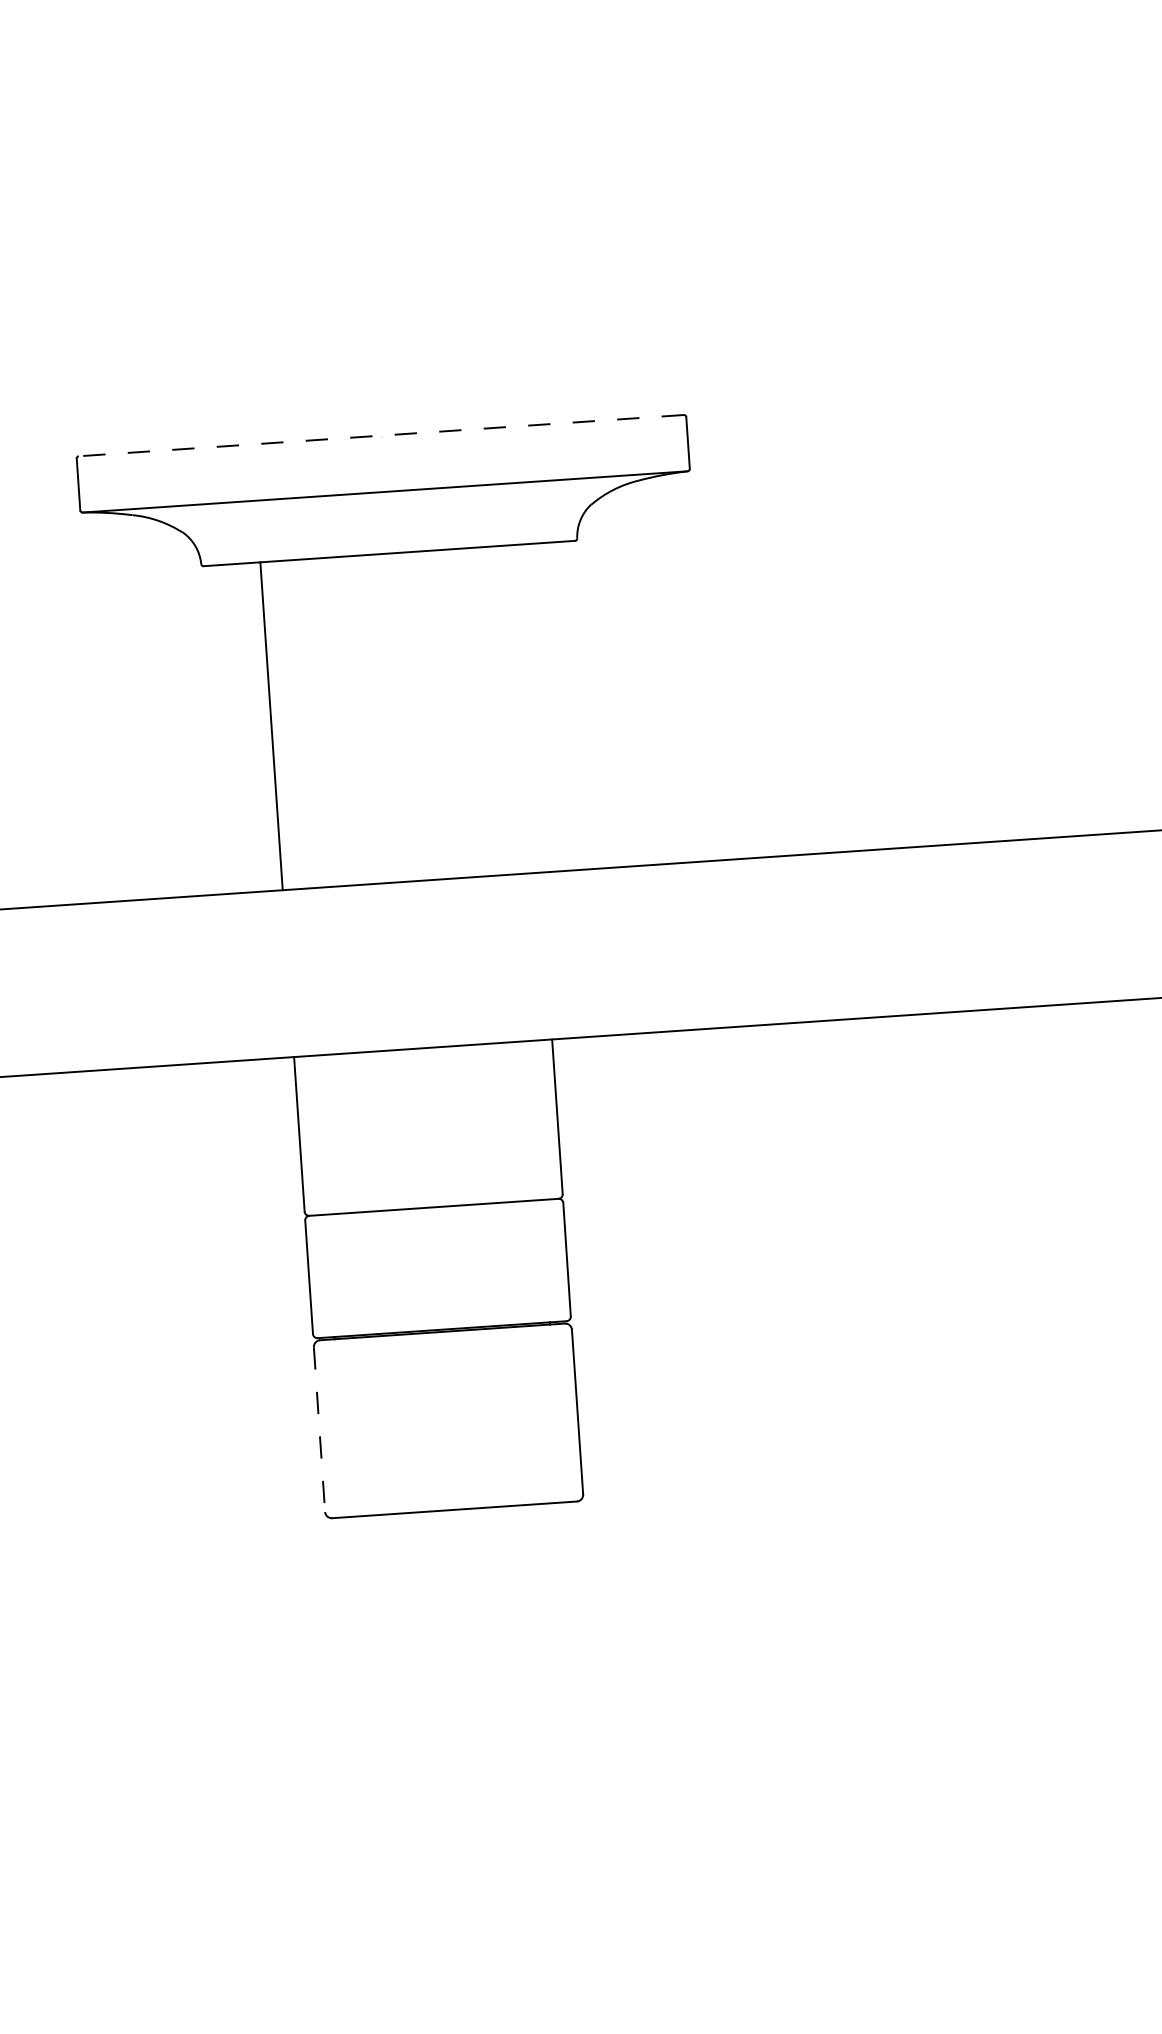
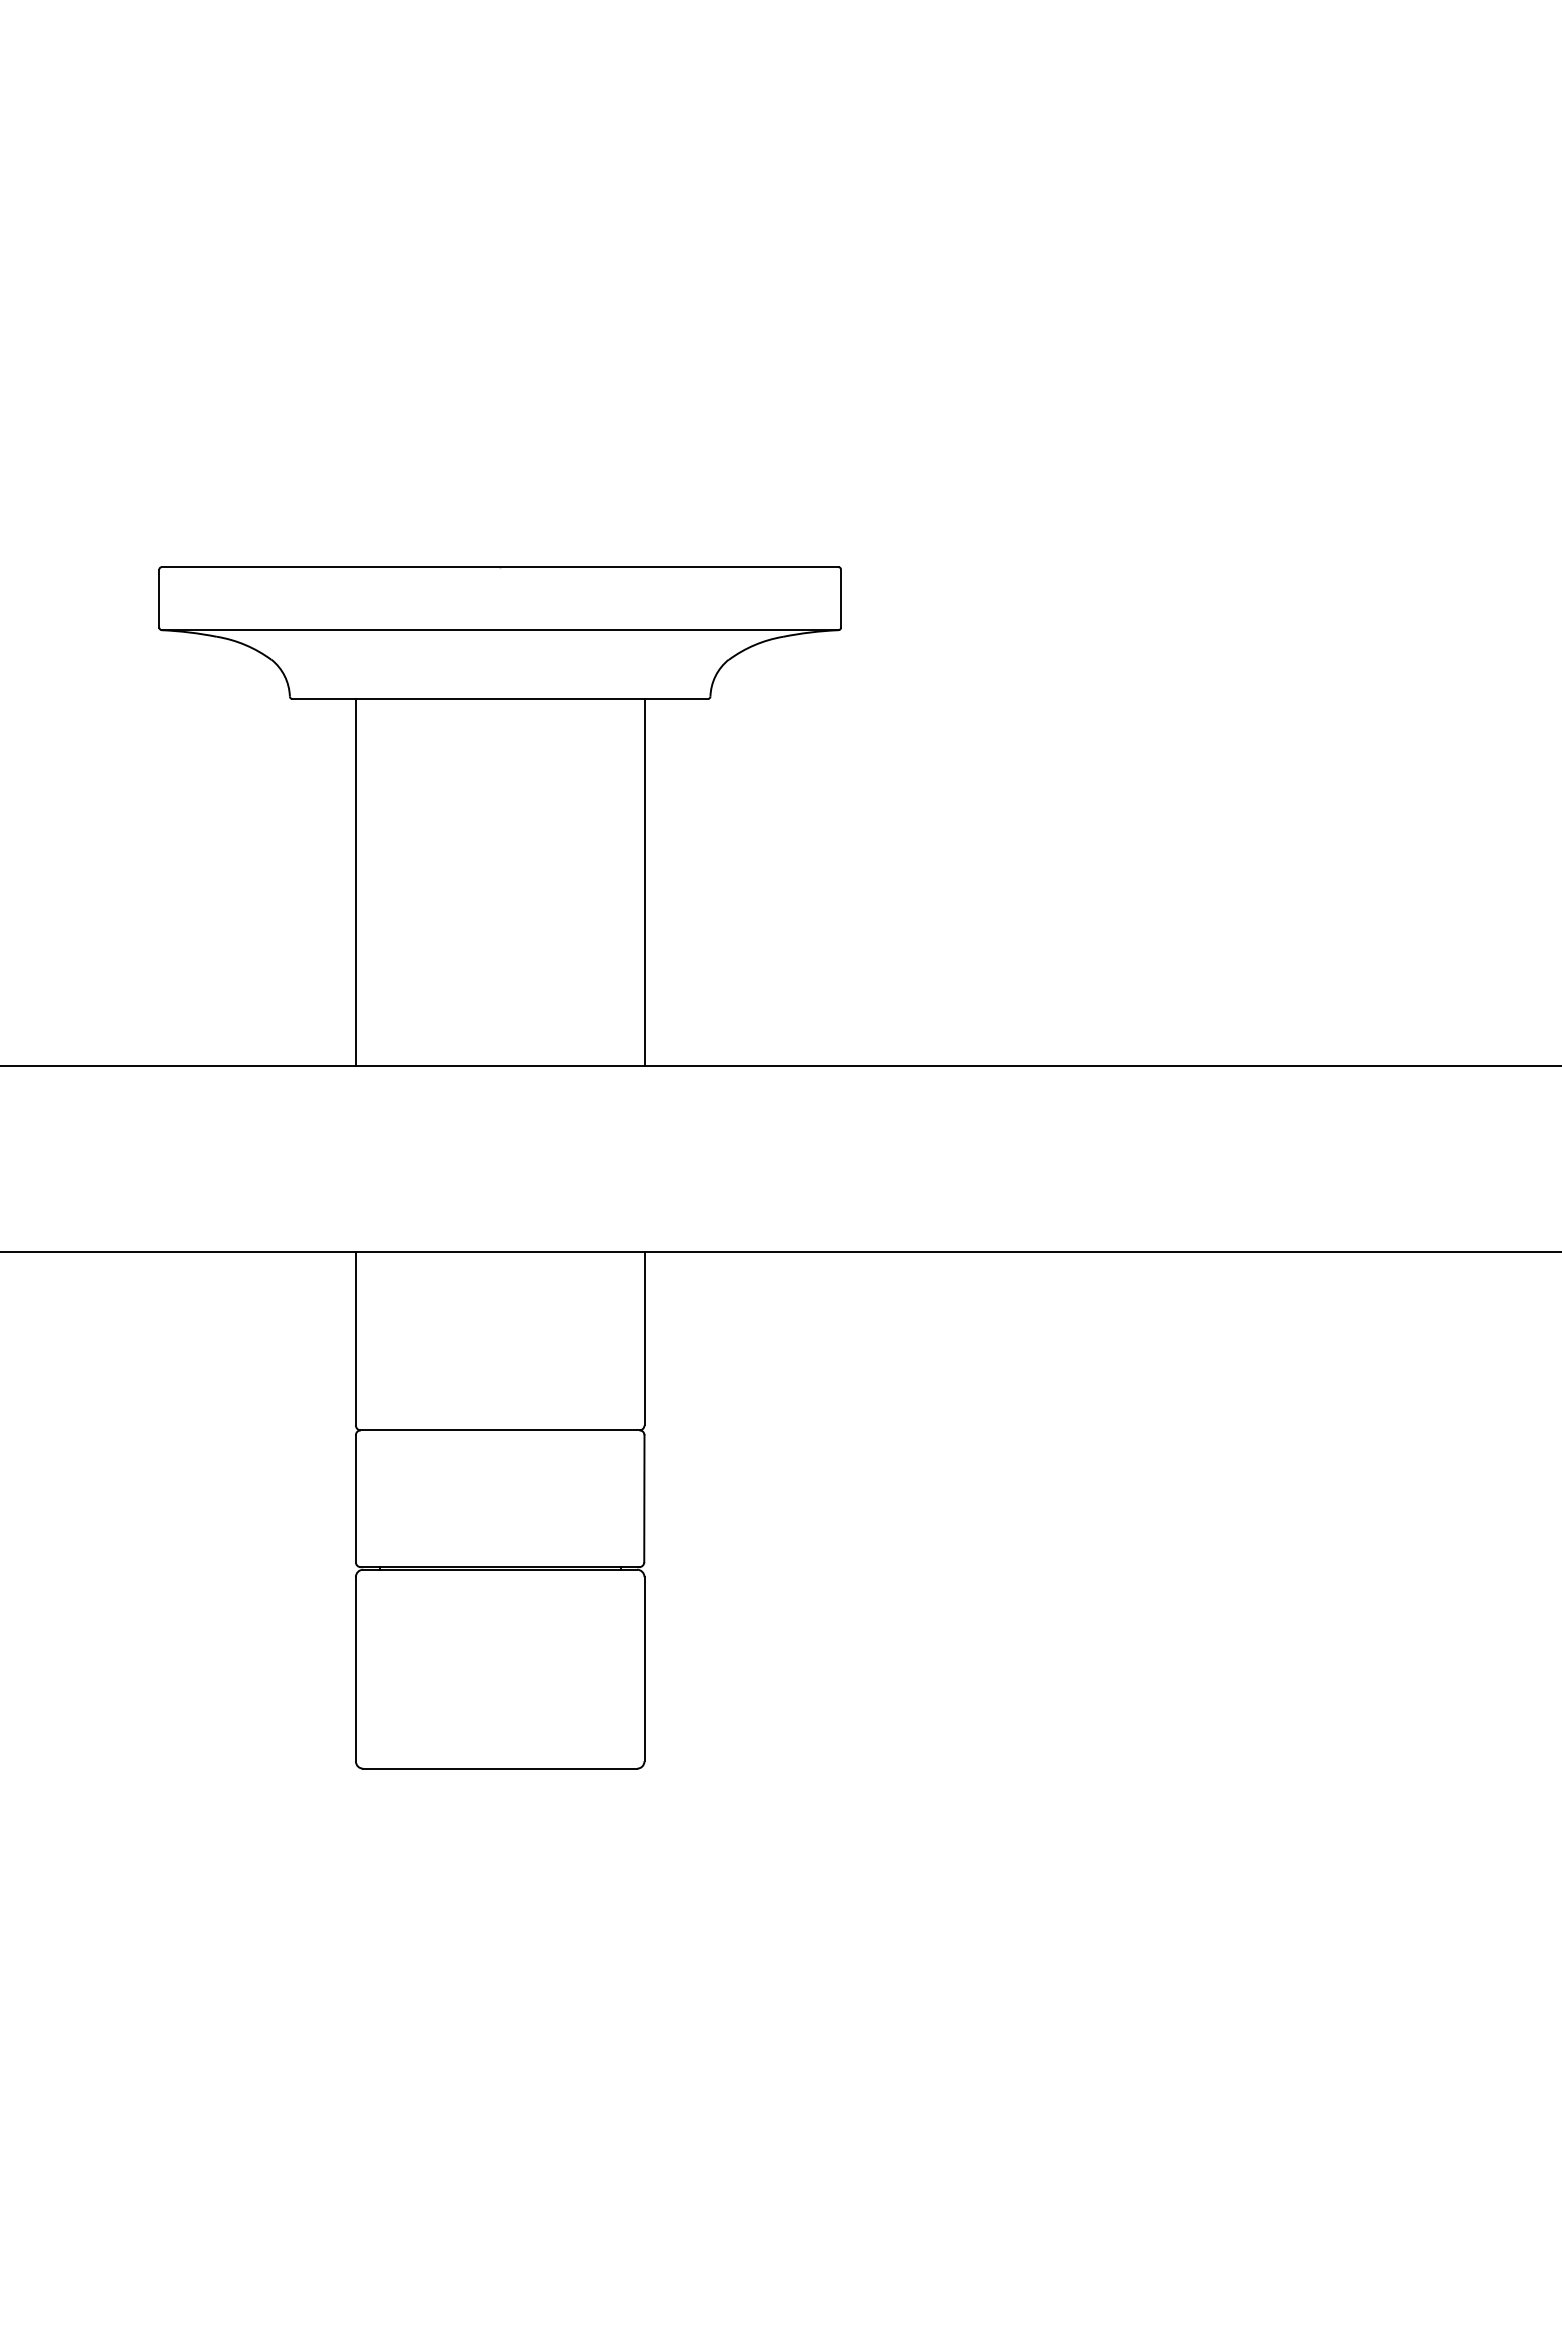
line: (380, 435) -> (499, 567), dashed -> solid
line: (529, 708) -> (644, 882), added
line: (319, 1429) -> (355, 1669), dashed -> solid

